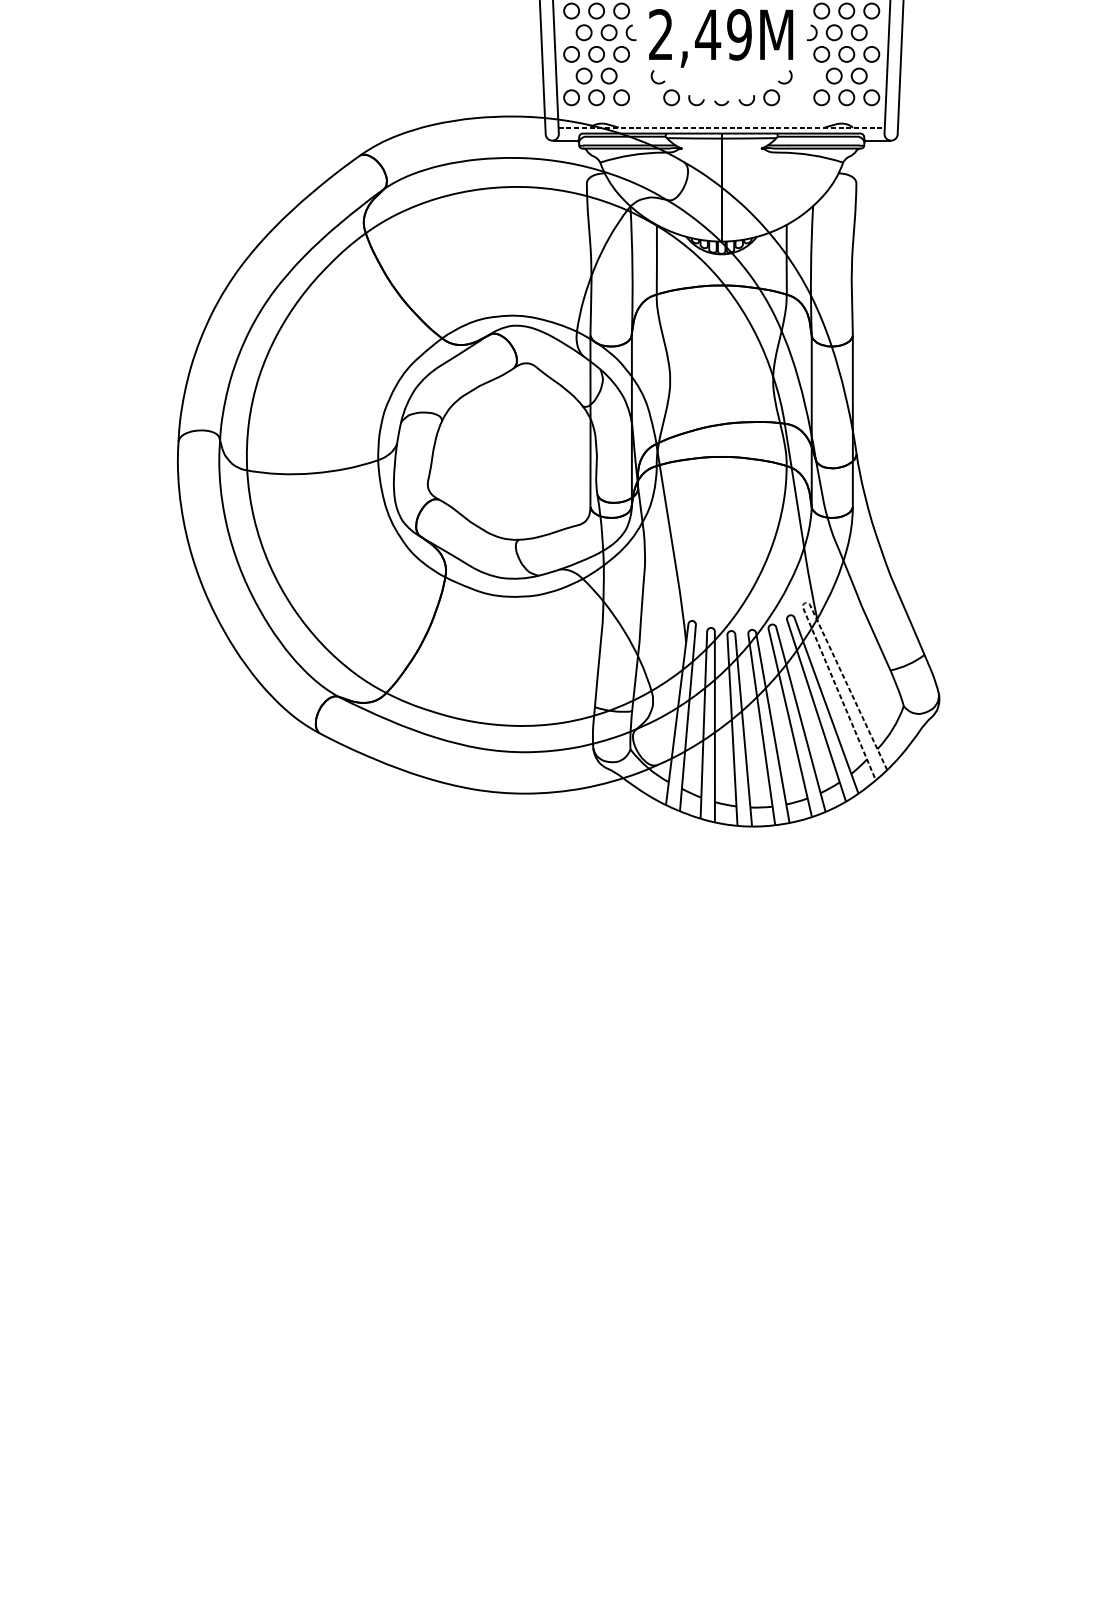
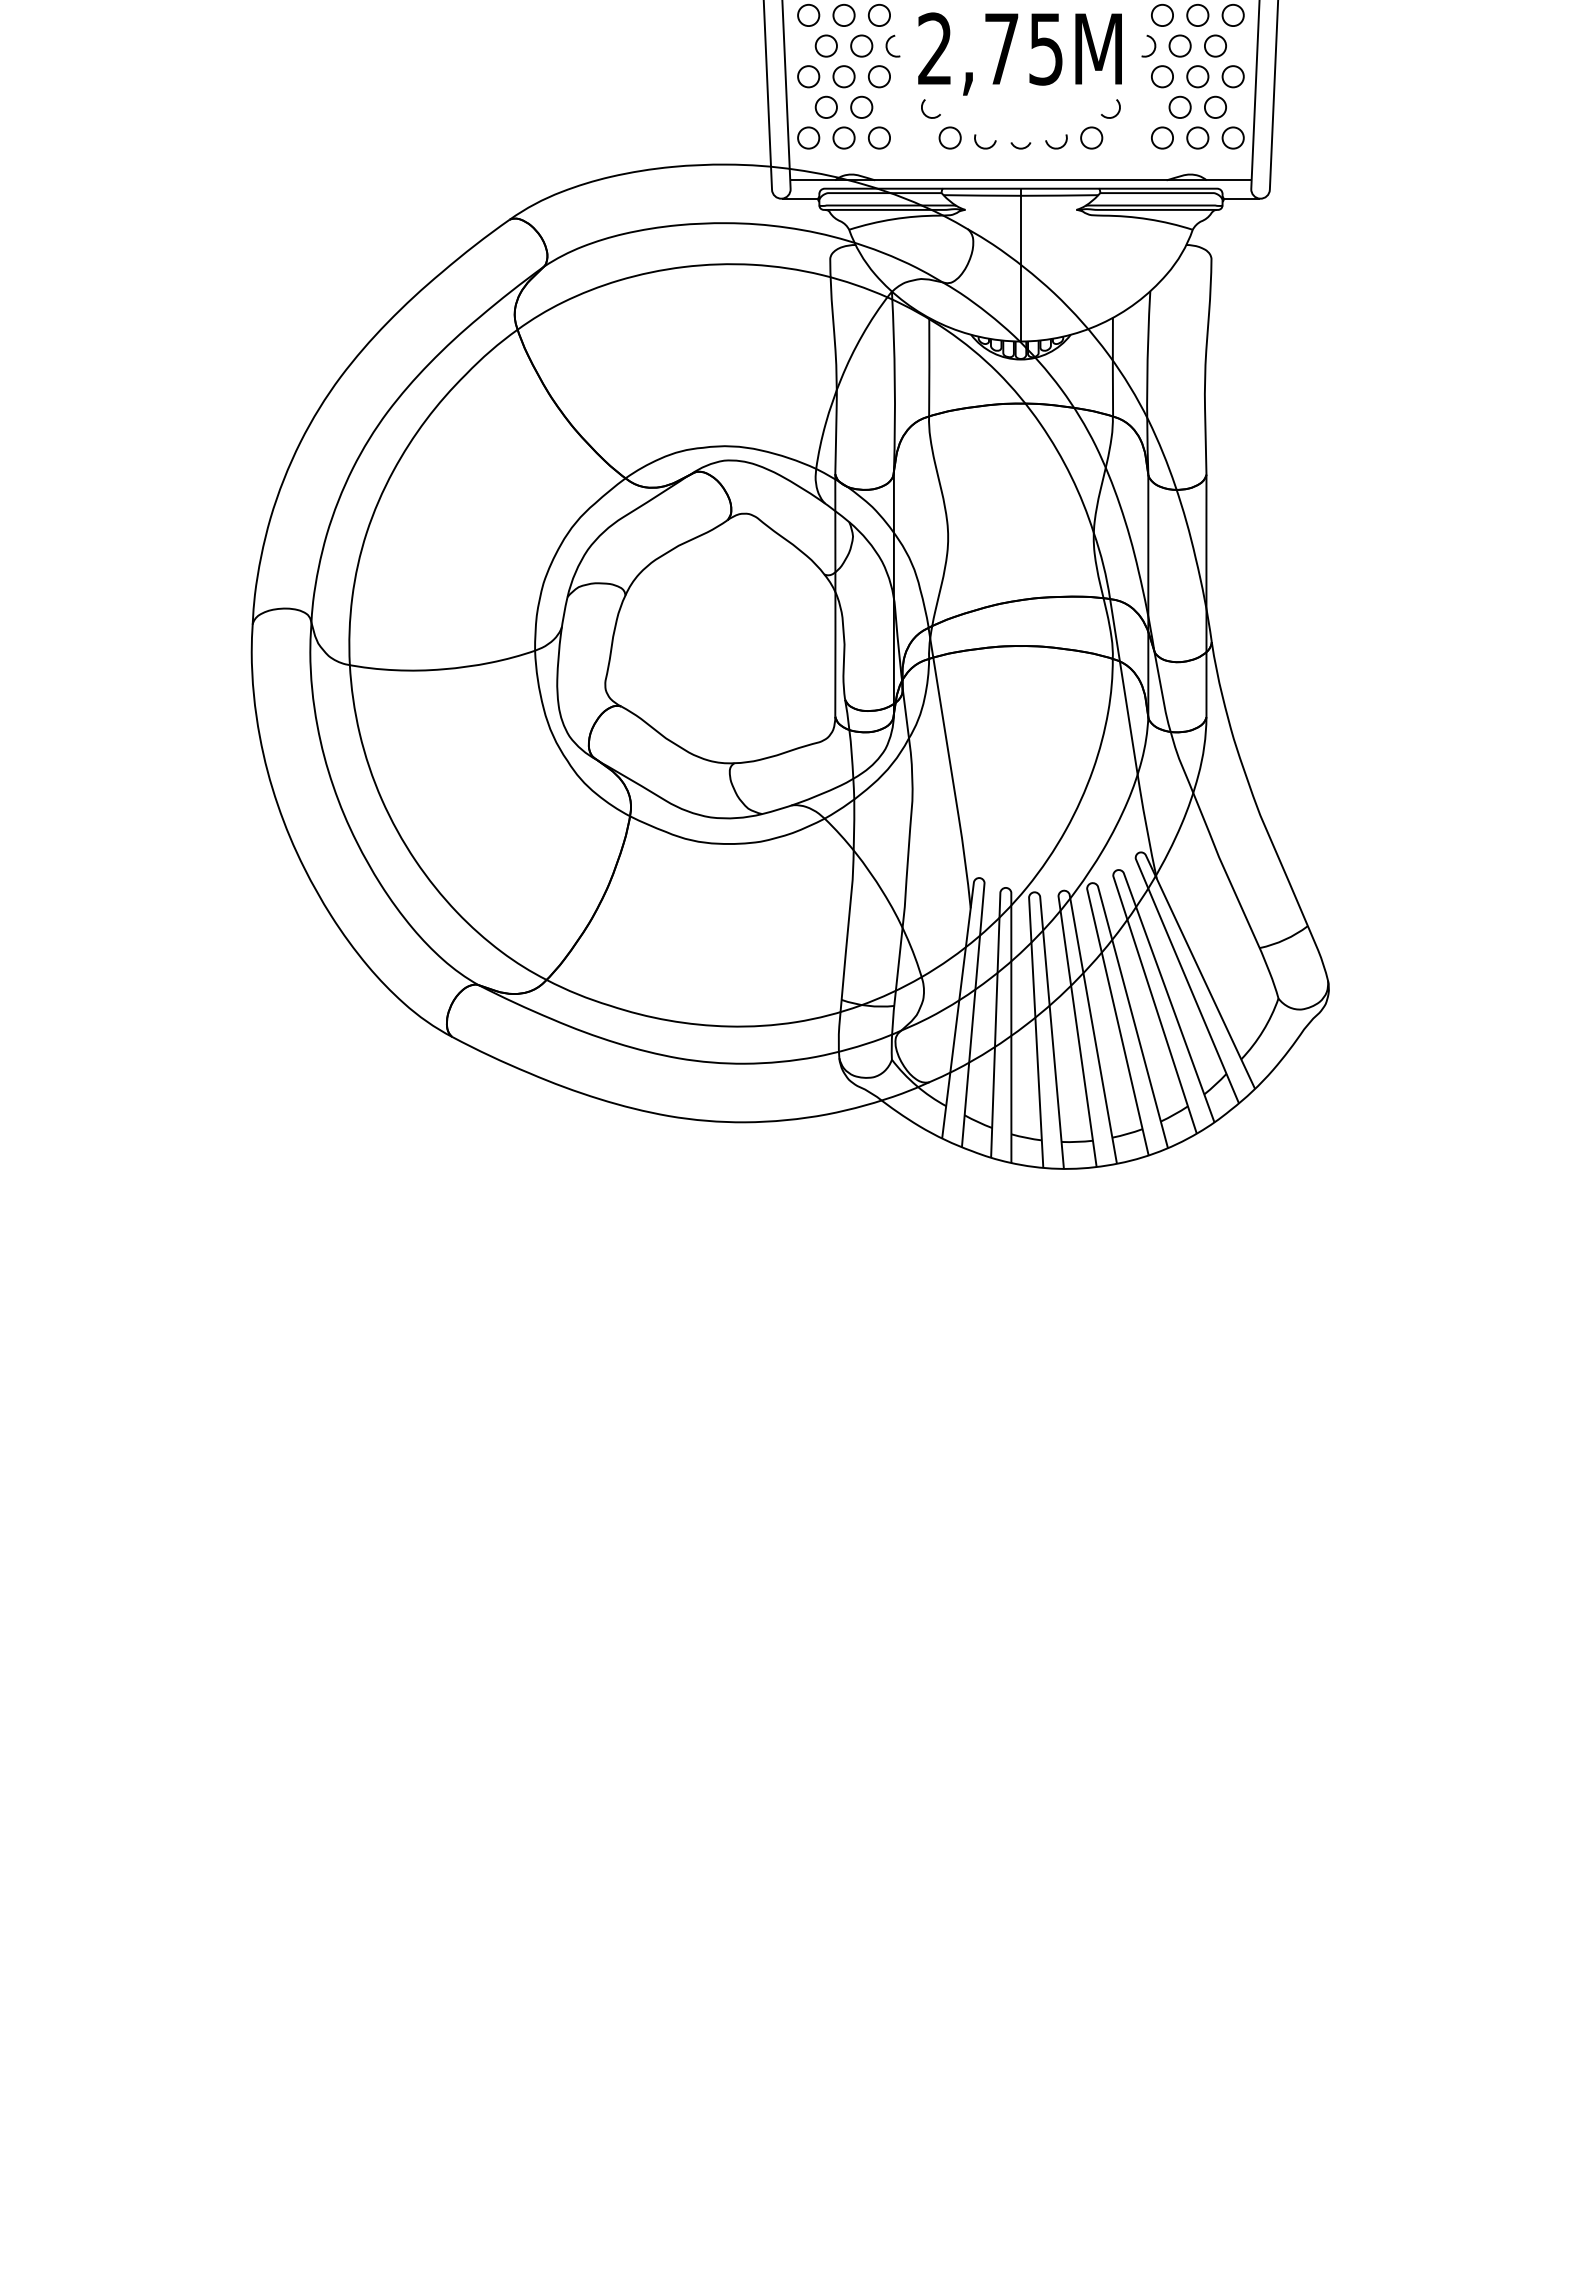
text: (723, 34) -> (1023, 48), 2,49M -> 2,75M
line: (721, 127) -> (1020, 180), dashed -> solid
line: (804, 603) -> (1137, 853), dashed -> solid

